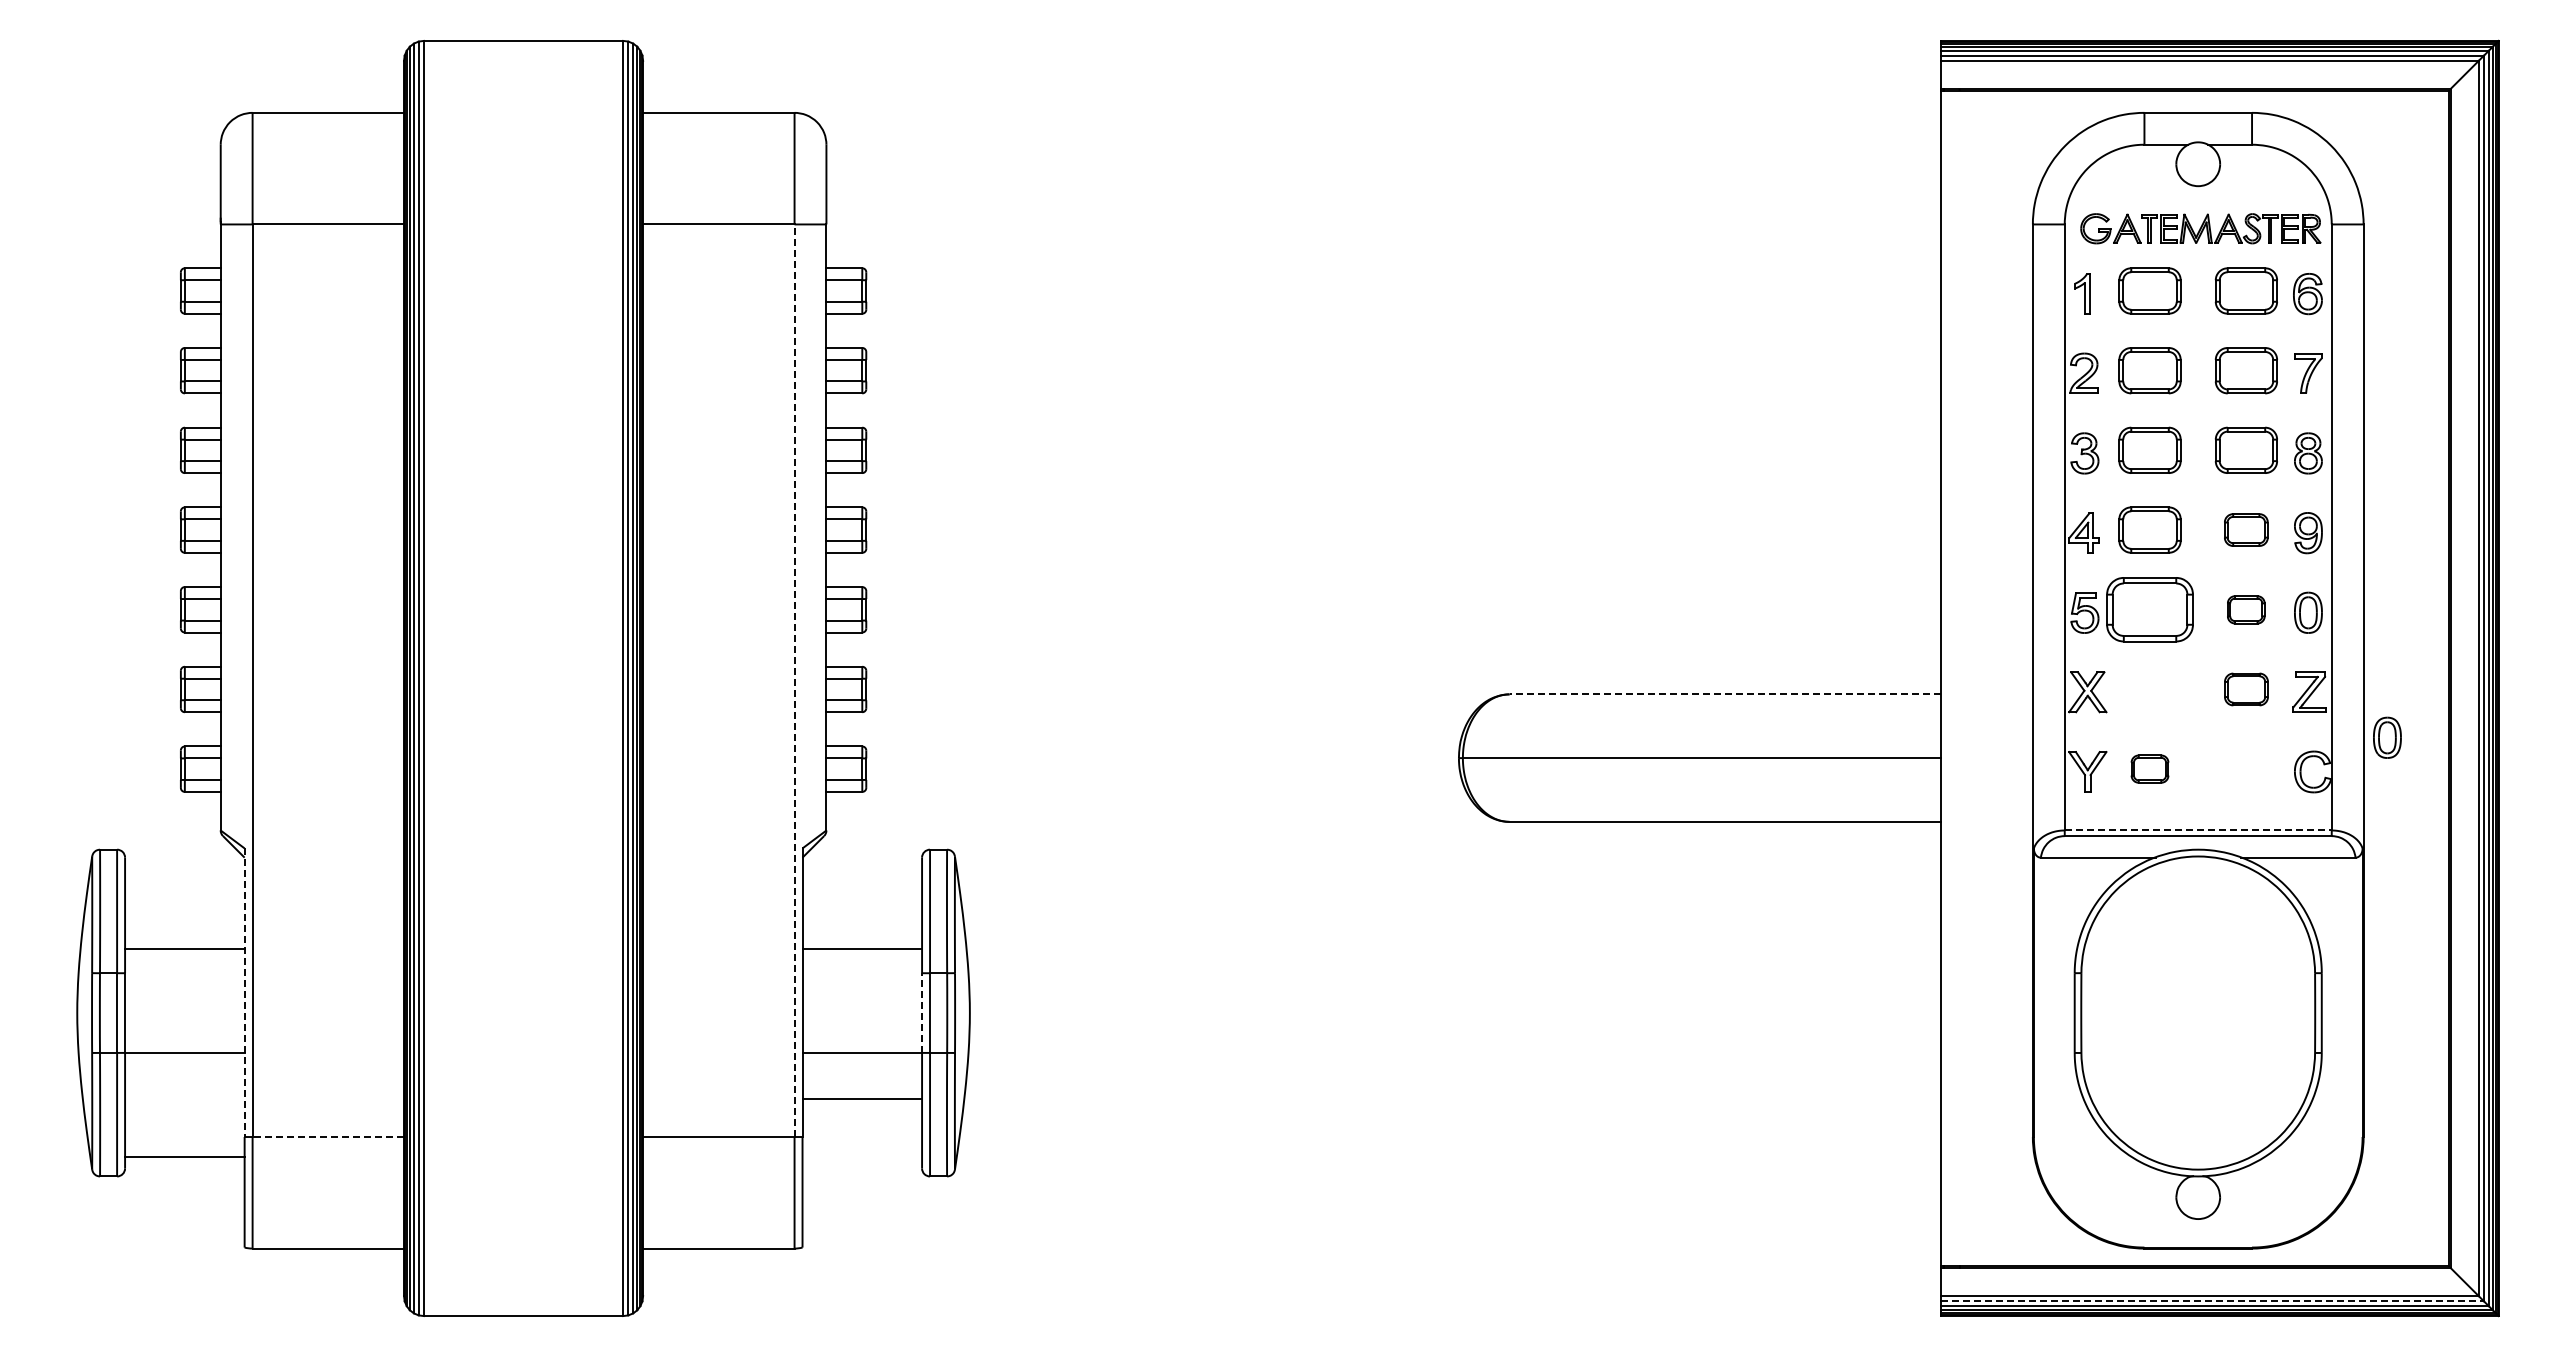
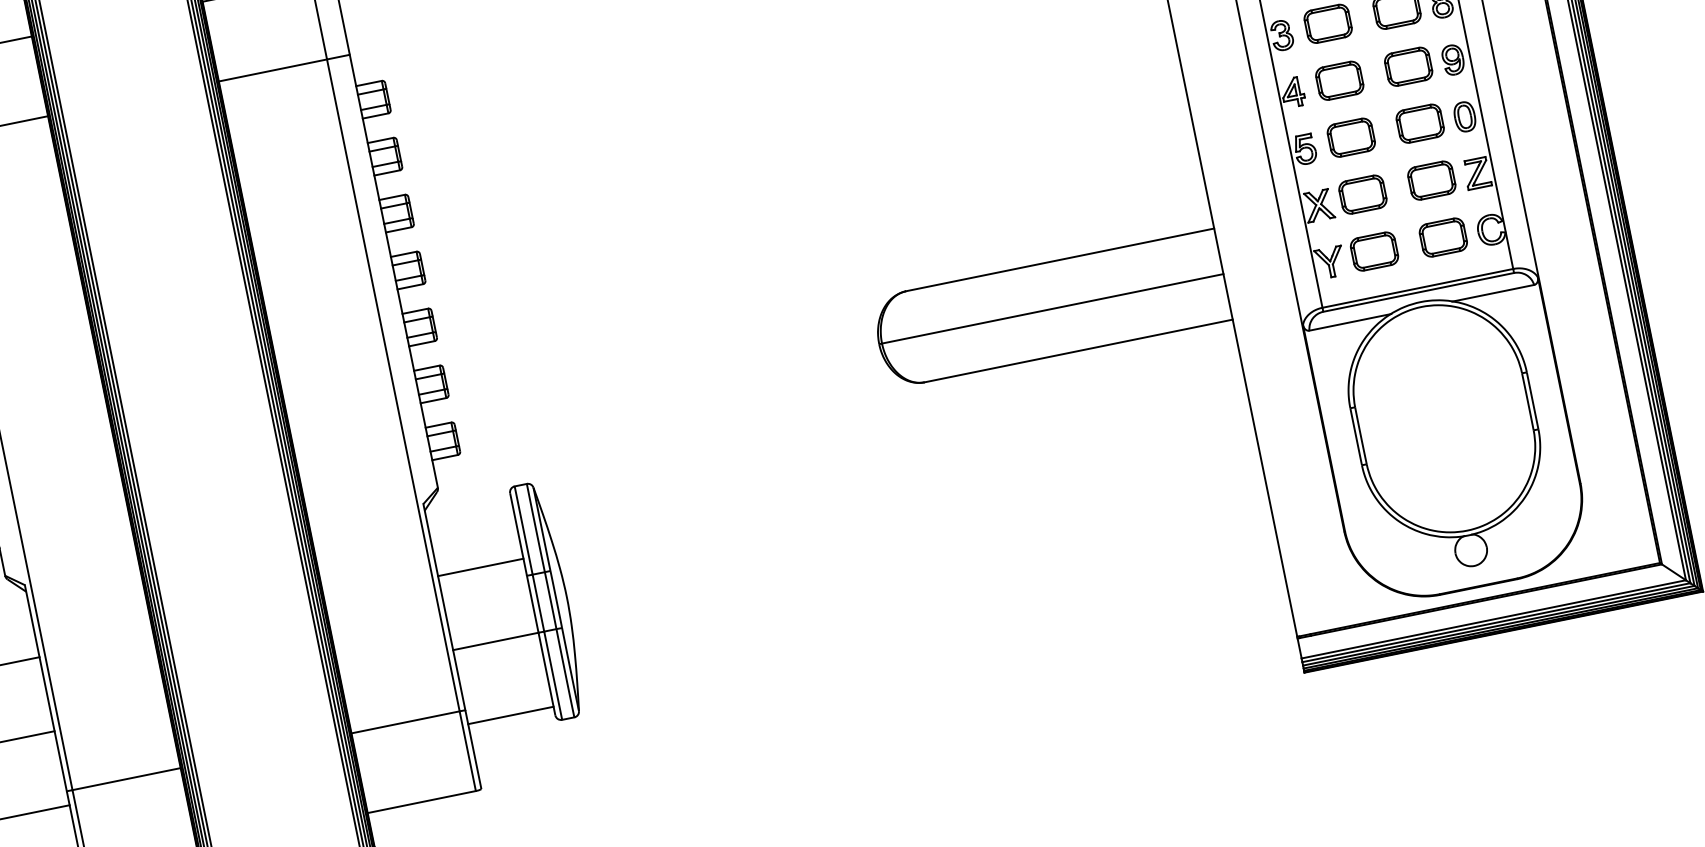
part: (2245, 529) -> (1407, 66), size x1.43
part: (2149, 609) -> (1350, 137), size x0.71
part: (2245, 609) -> (1419, 123), size x1.67
line: (794, 680) -> (393, 385), dashed -> solid
part: (2149, 689) -> (1362, 194), added
part: (2246, 689) -> (1431, 180), size x1.43
line: (1725, 694) -> (1060, 259), dashed -> solid
part: (2387, 737) -> (1539, 194), removed
part: (2149, 768) -> (1374, 251), size x1.67
part: (2245, 768) -> (1442, 237), added
line: (2198, 830) -> (1418, 288), dashed -> solid
line: (244, 993) -> (45, 688), dashed -> solid
line: (922, 1013) -> (533, 604), dashed -> solid
line: (862, 1098) -> (511, 715), moved
line: (328, 1137) -> (126, 779), dashed -> solid
line: (2212, 1301) -> (1496, 622), dashed -> solid

